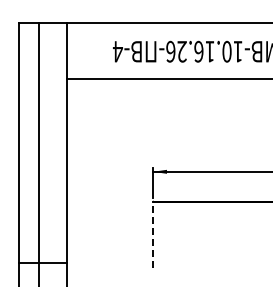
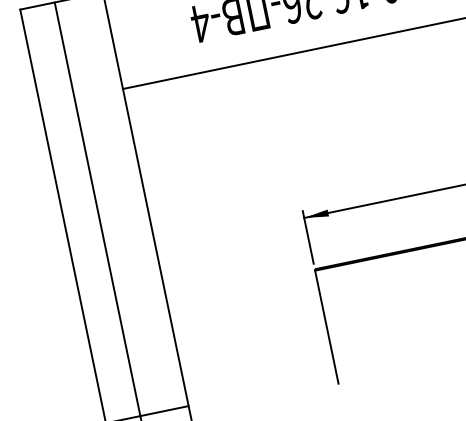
line: (152, 235) -> (326, 327), dashed -> solid

